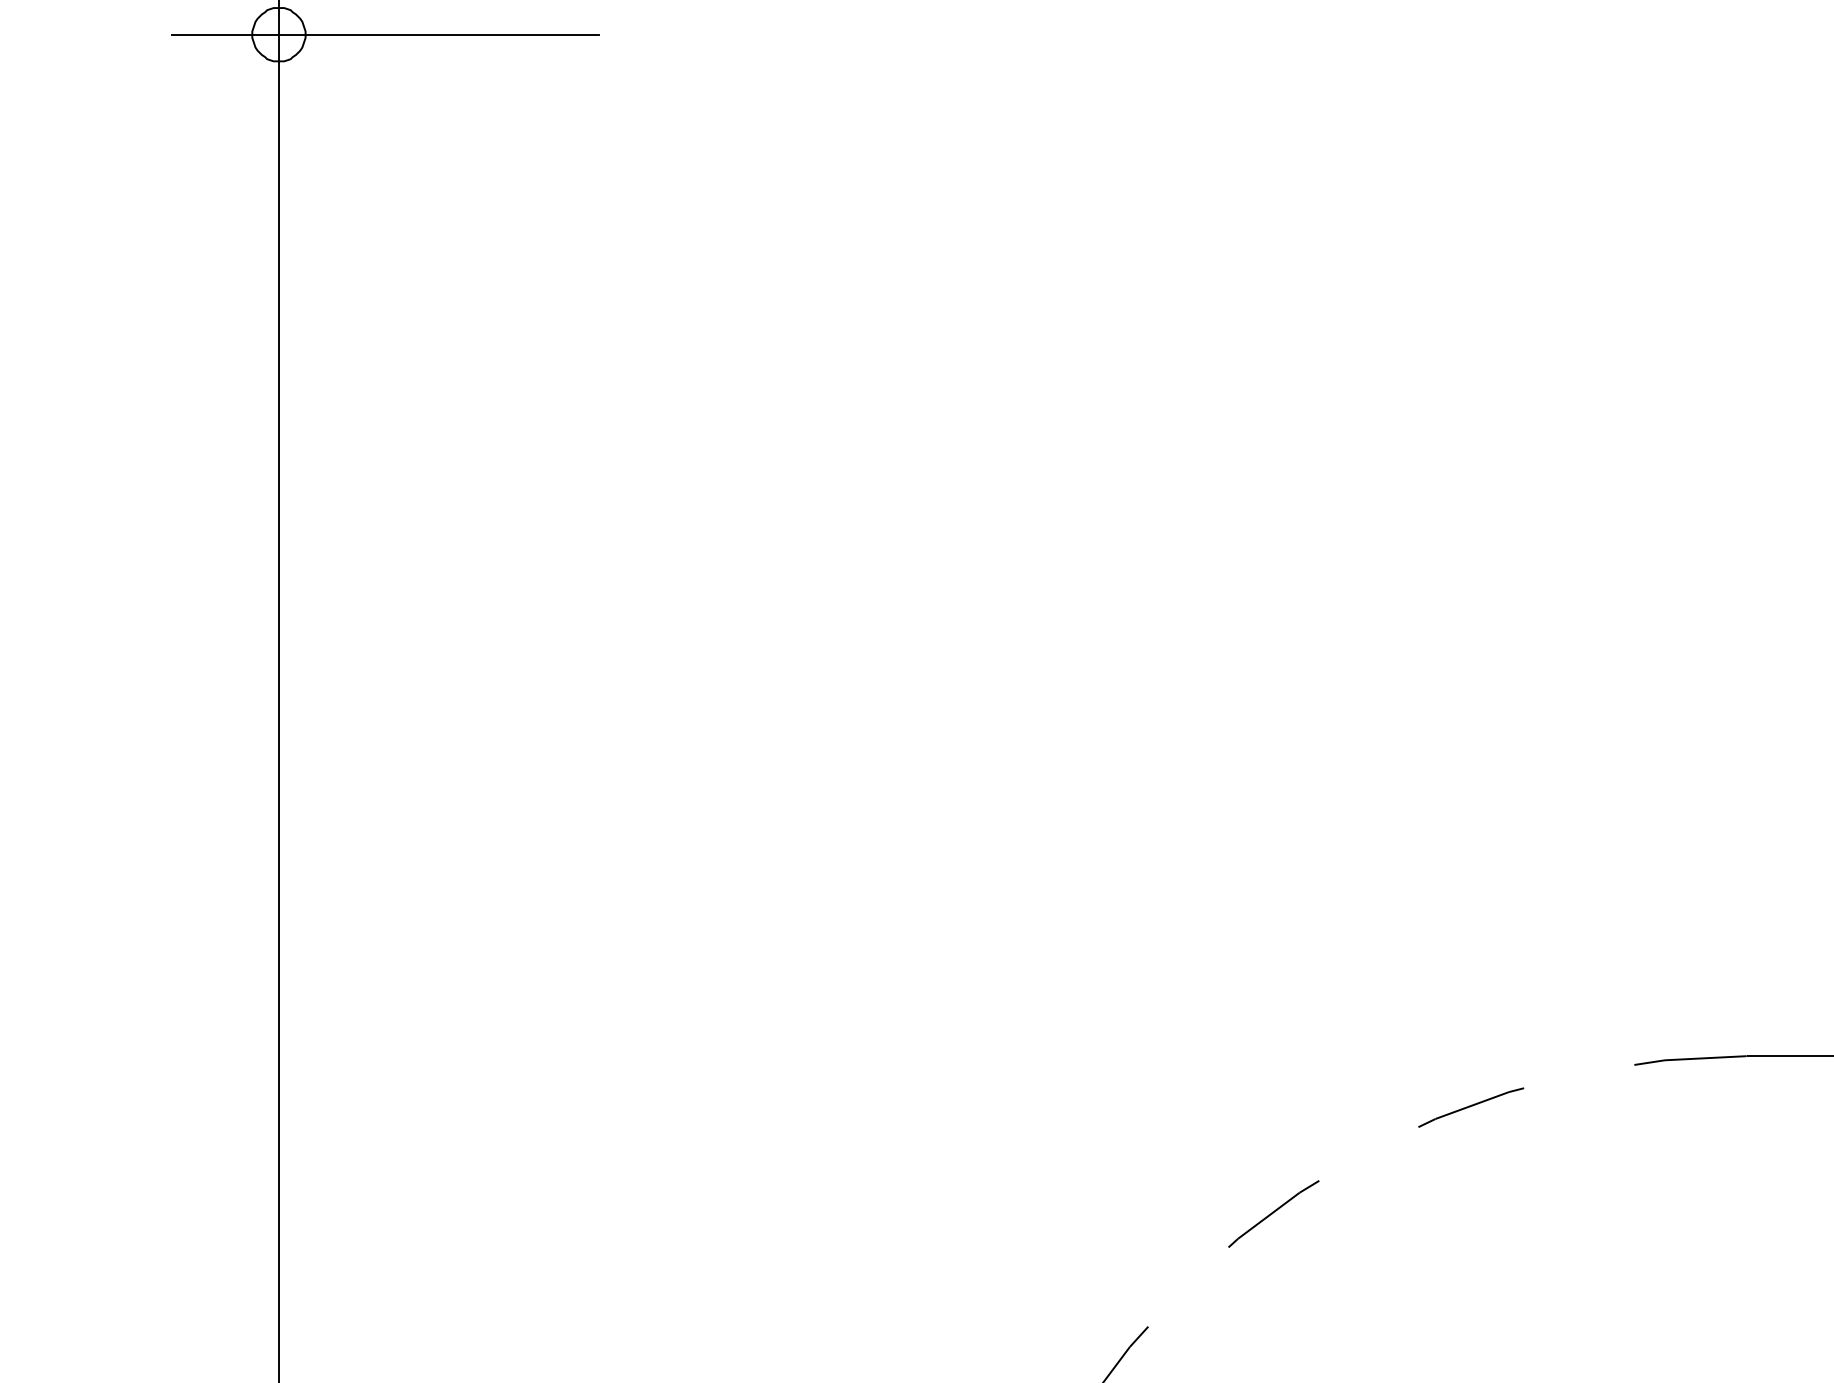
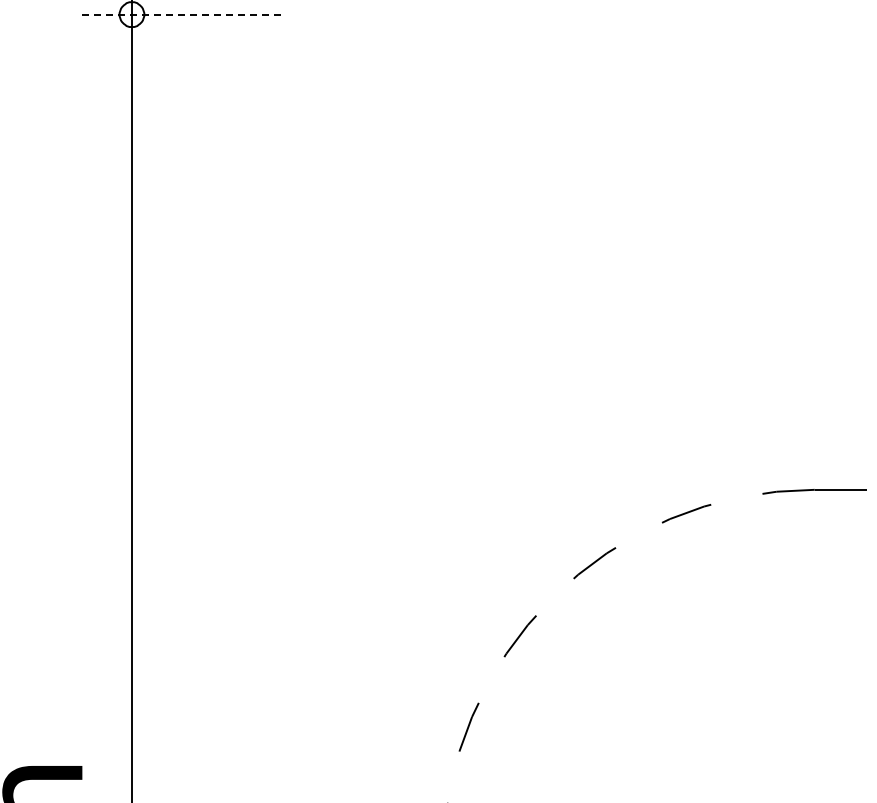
line: (385, 34) -> (181, 14), solid -> dashed

